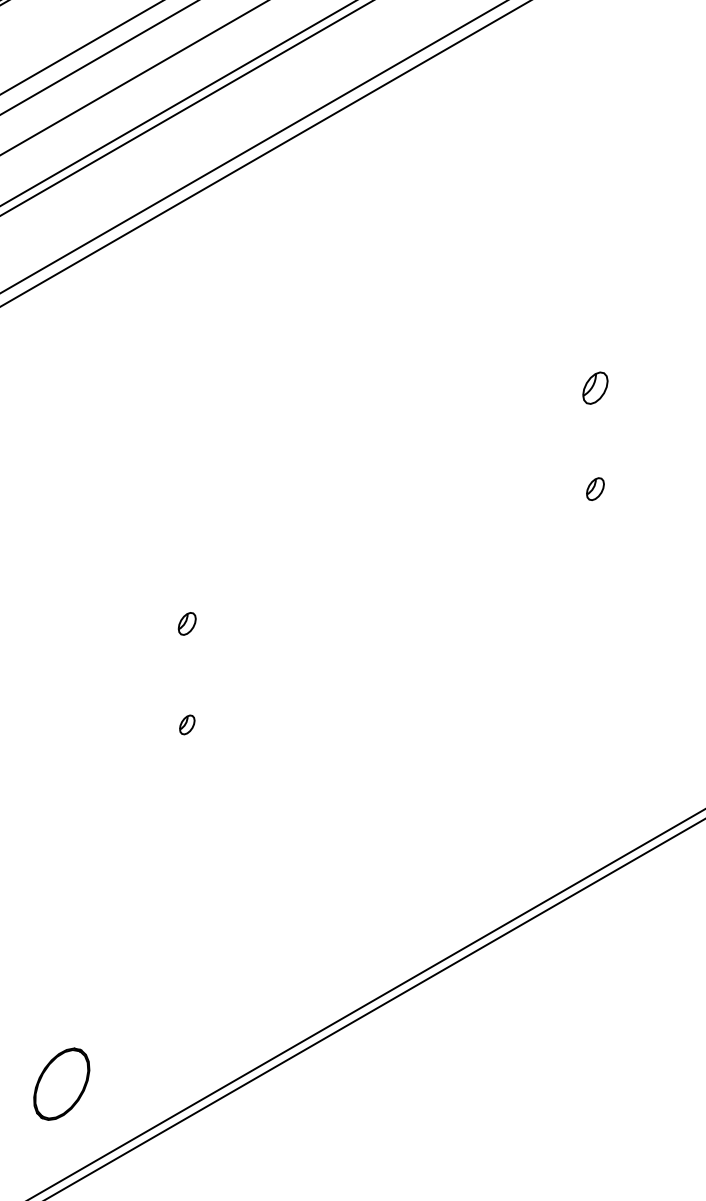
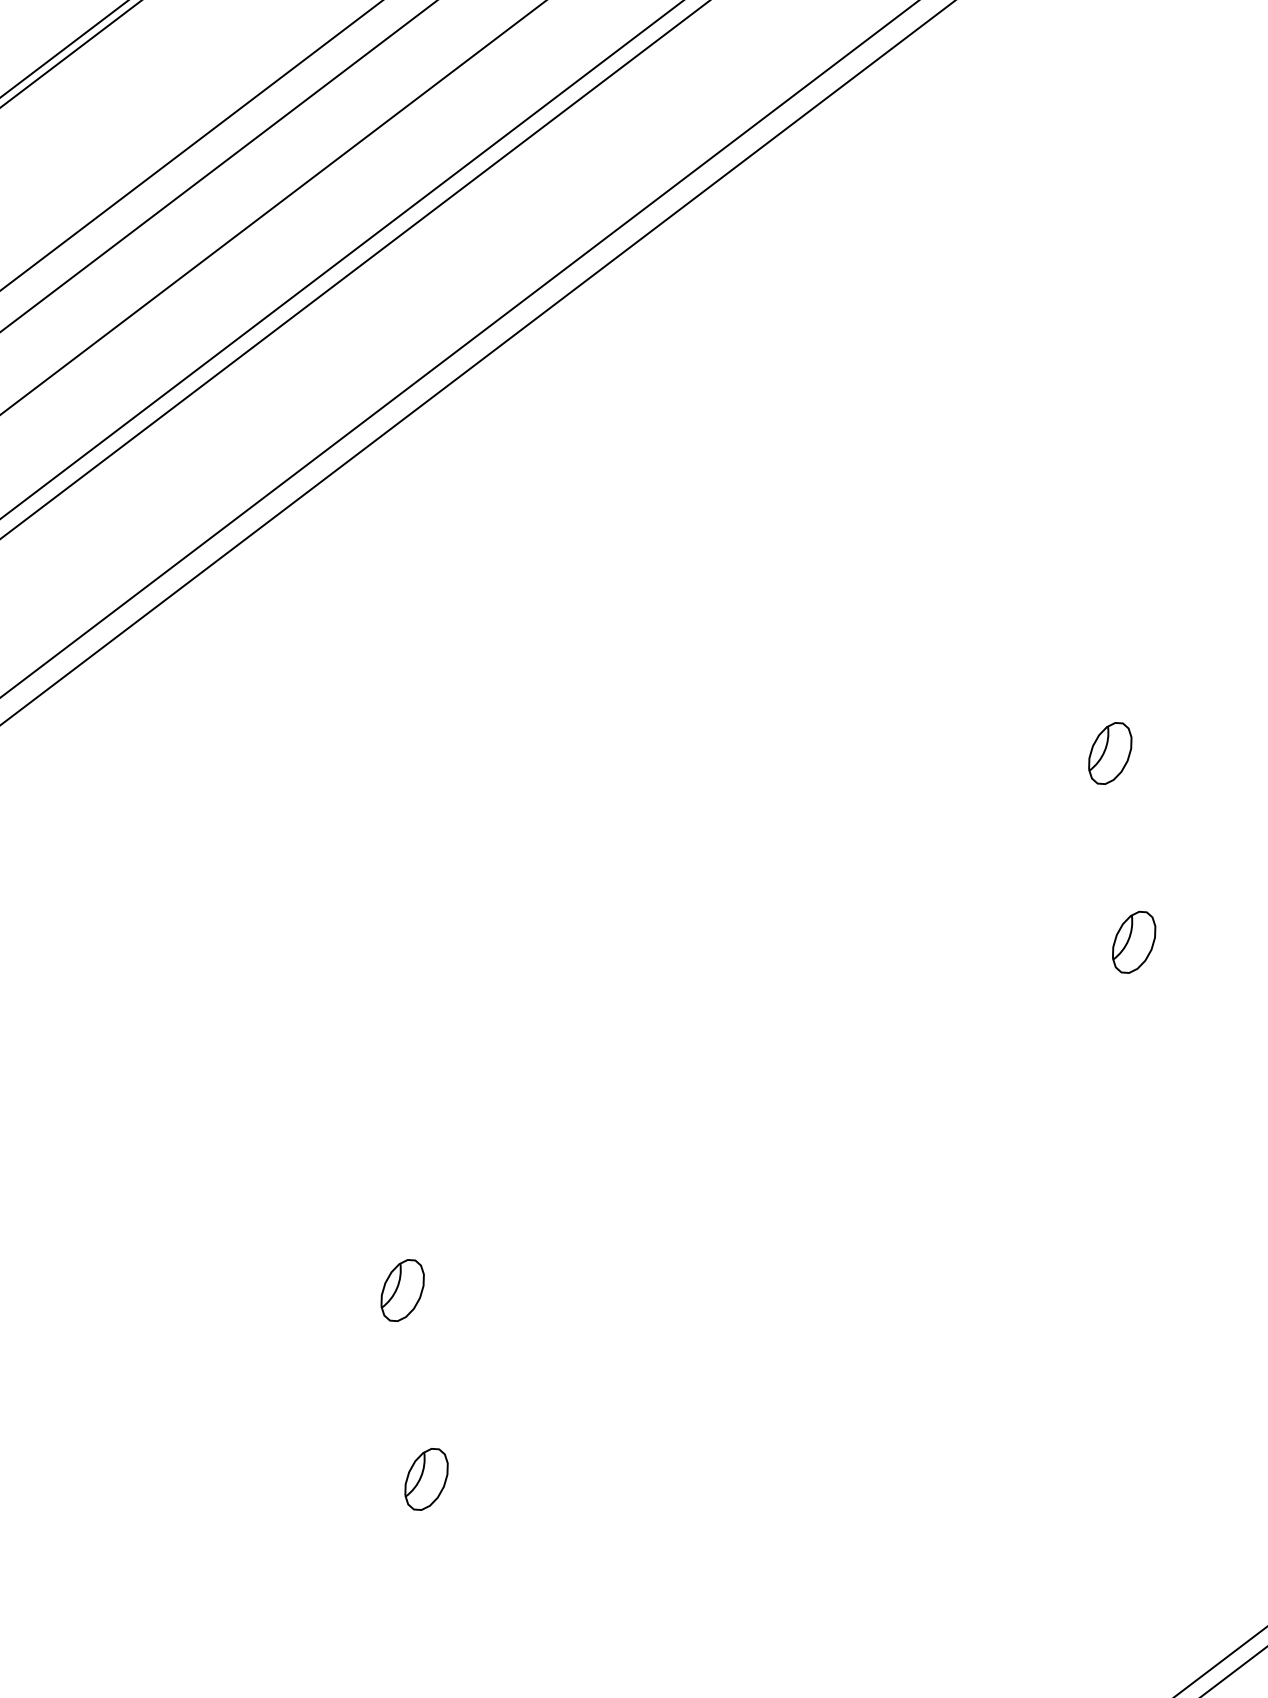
part: (595, 488) -> (1134, 941), size x1.43
part: (187, 623) -> (403, 1289), size x1.43
part: (187, 724) -> (427, 1478), size x1.67

